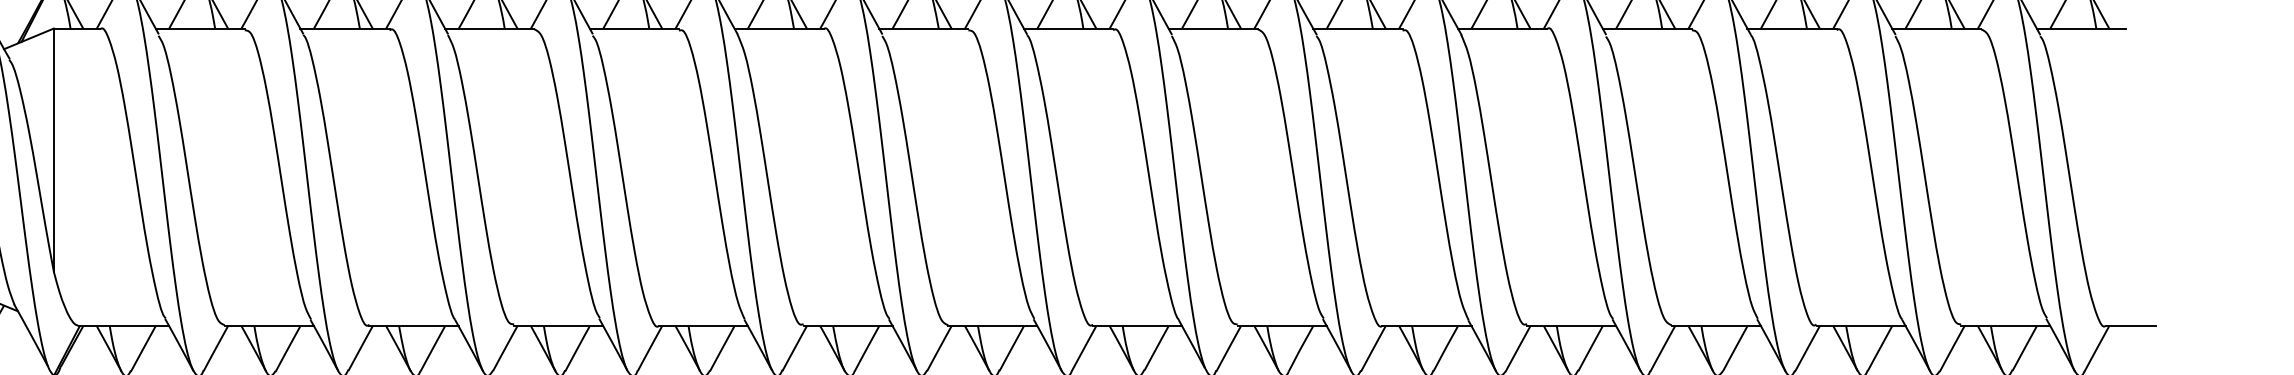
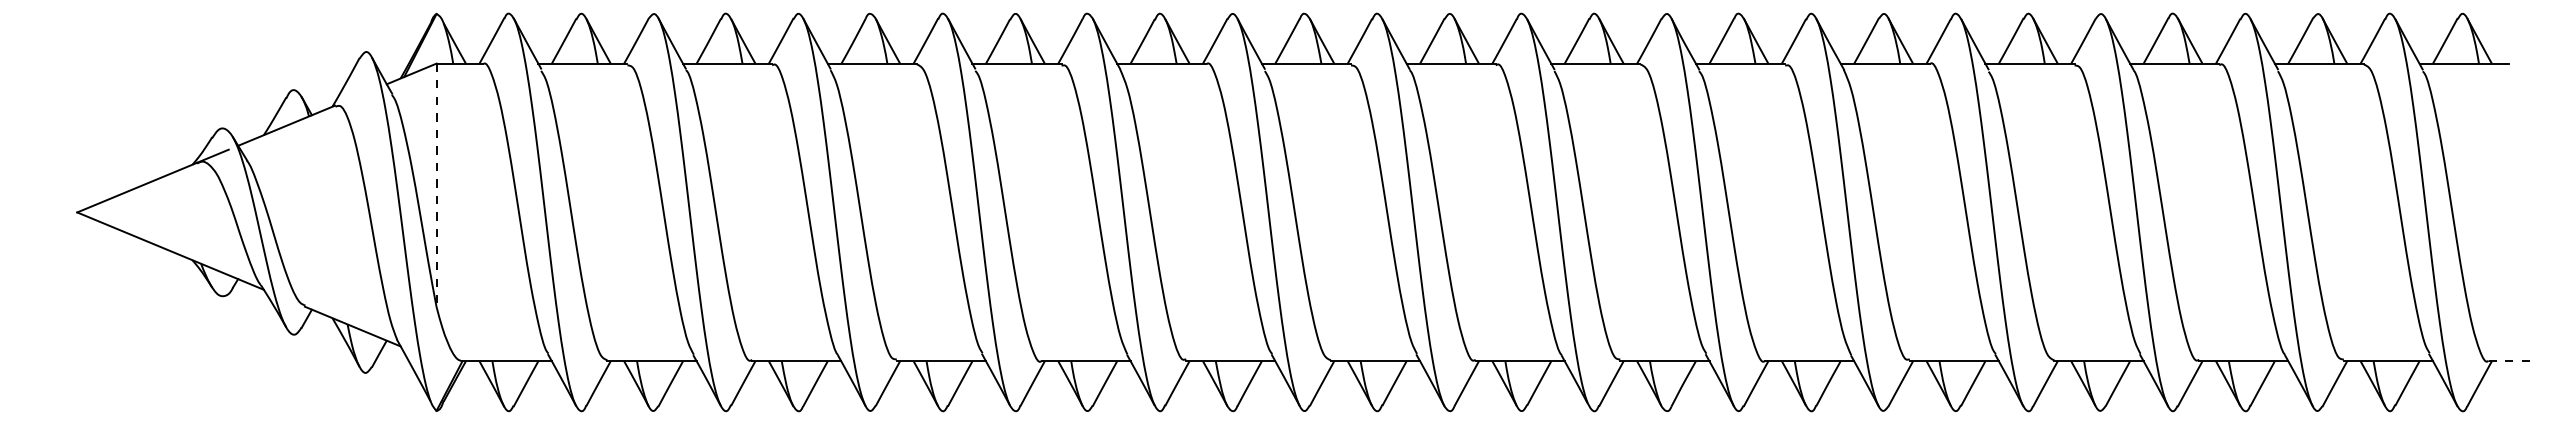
line: (53, 150) -> (436, 185), solid -> dashed
line: (2130, 326) -> (2513, 361), solid -> dashed

